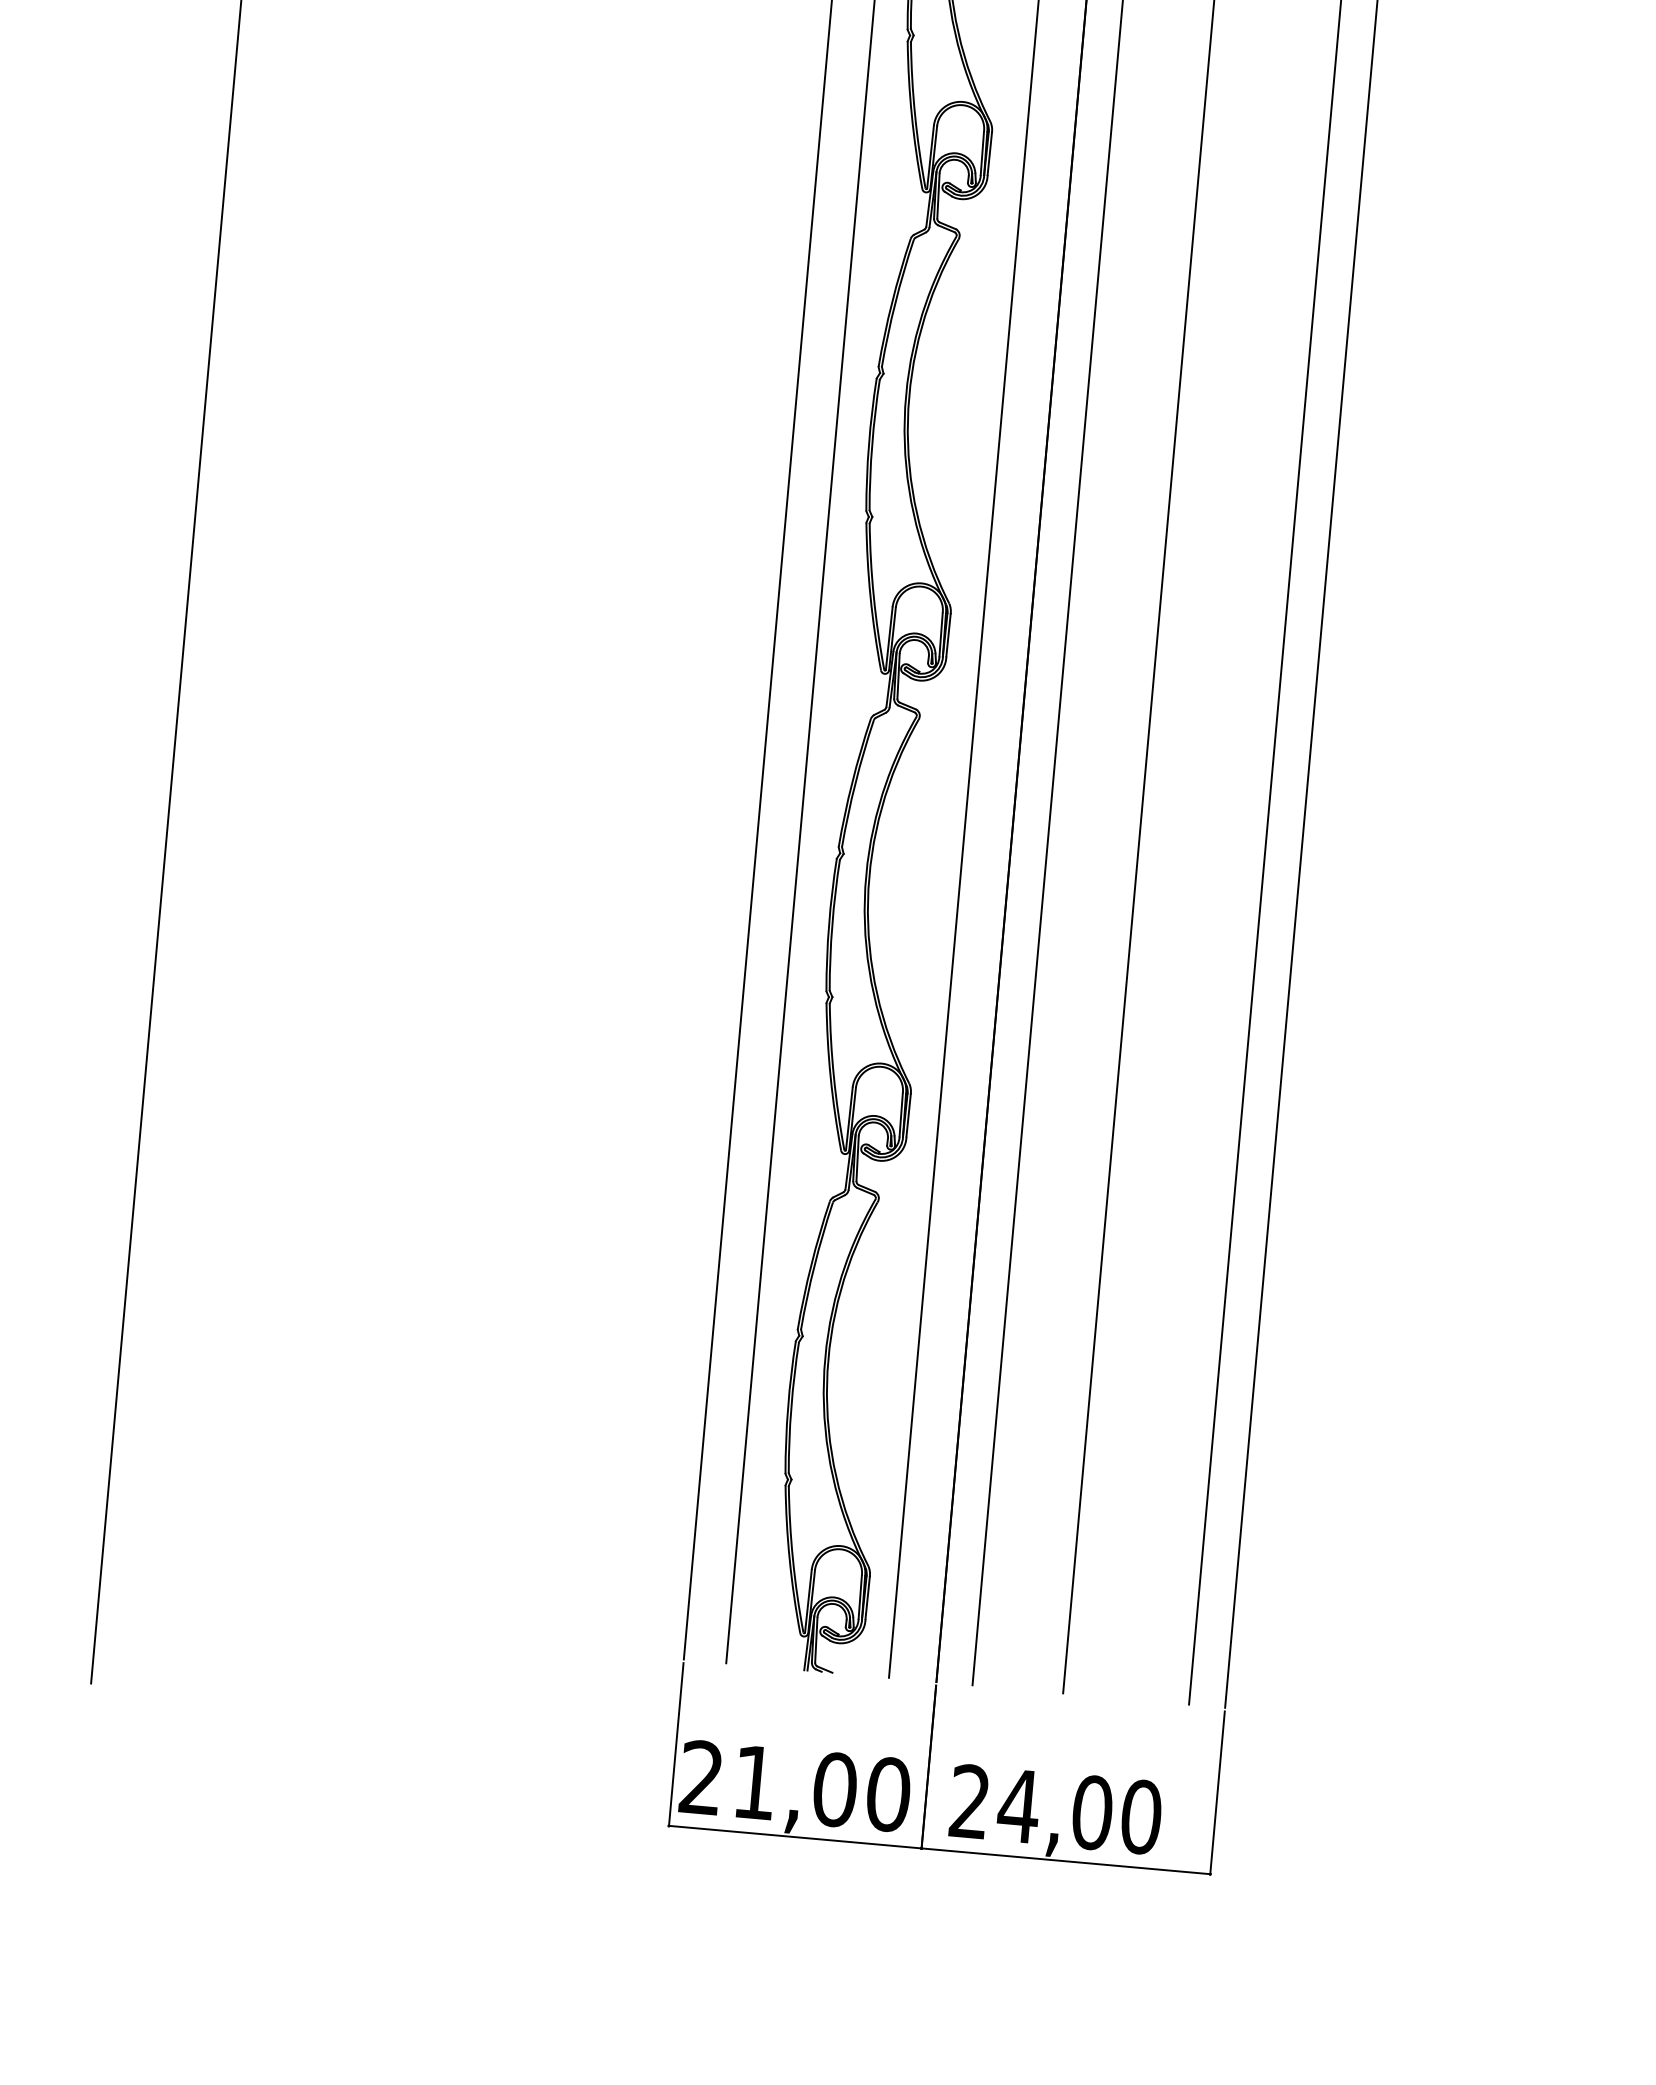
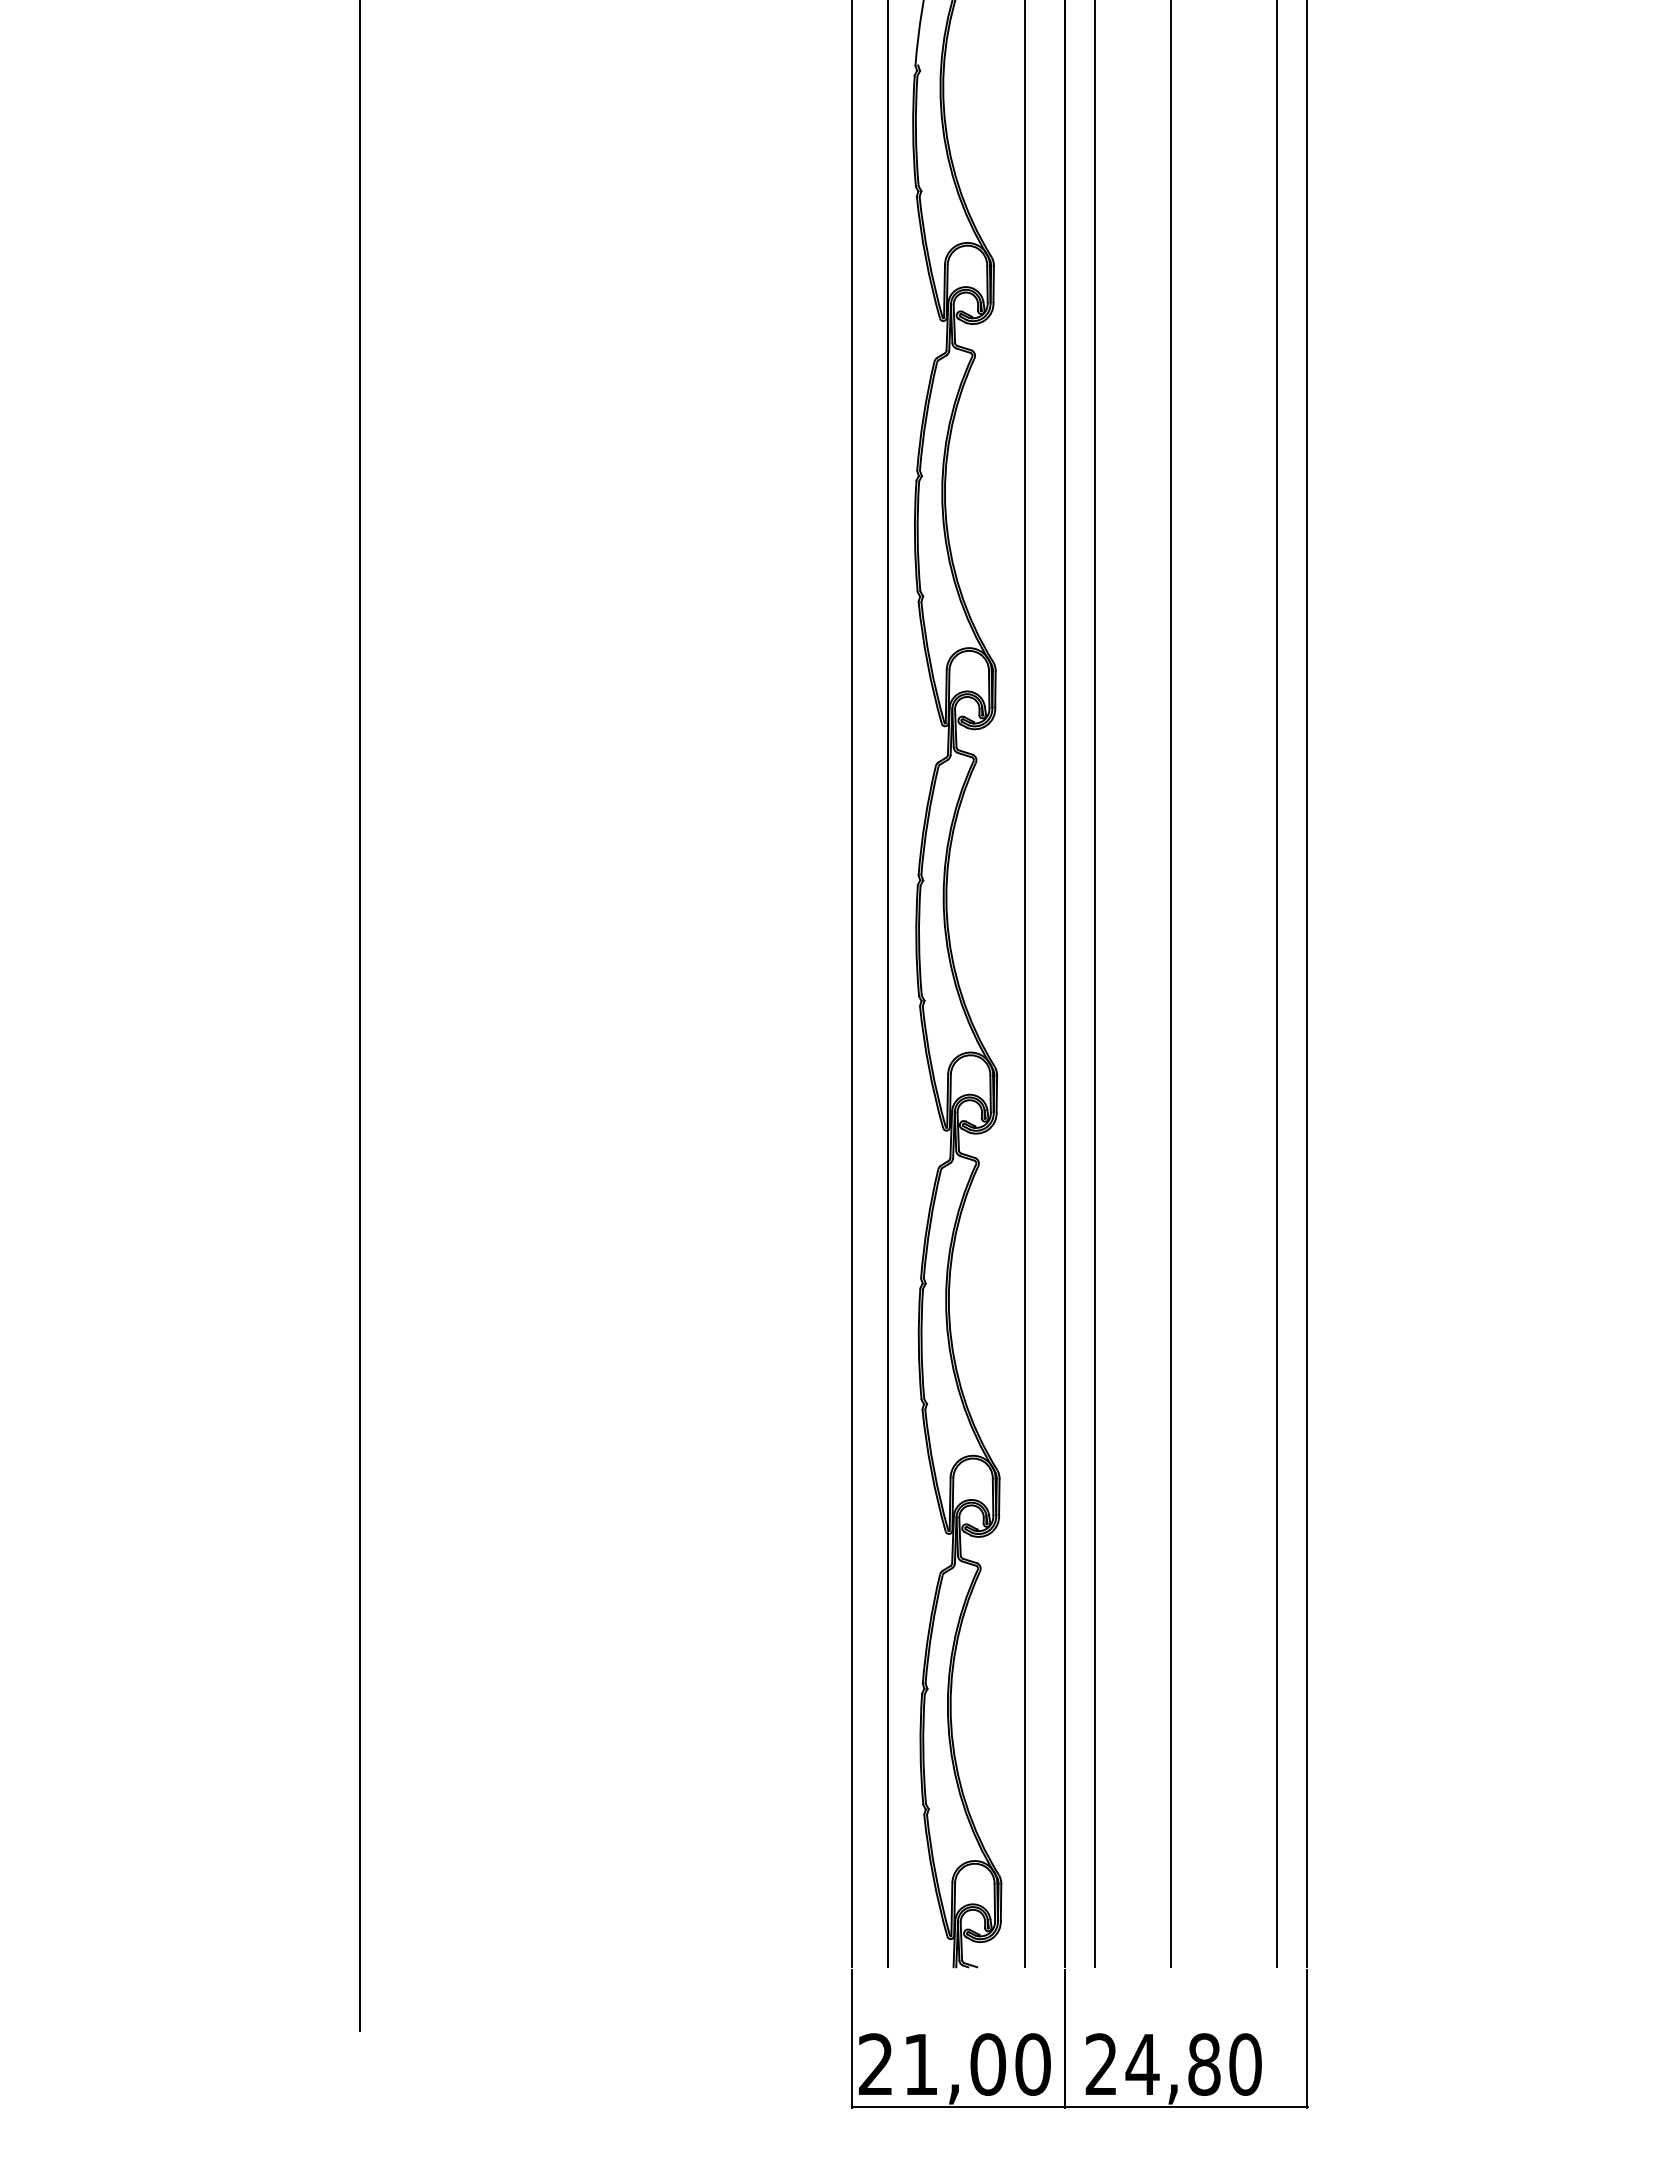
text: (1092, 1812) -> (1204, 2064), 24,00 -> 24,80

